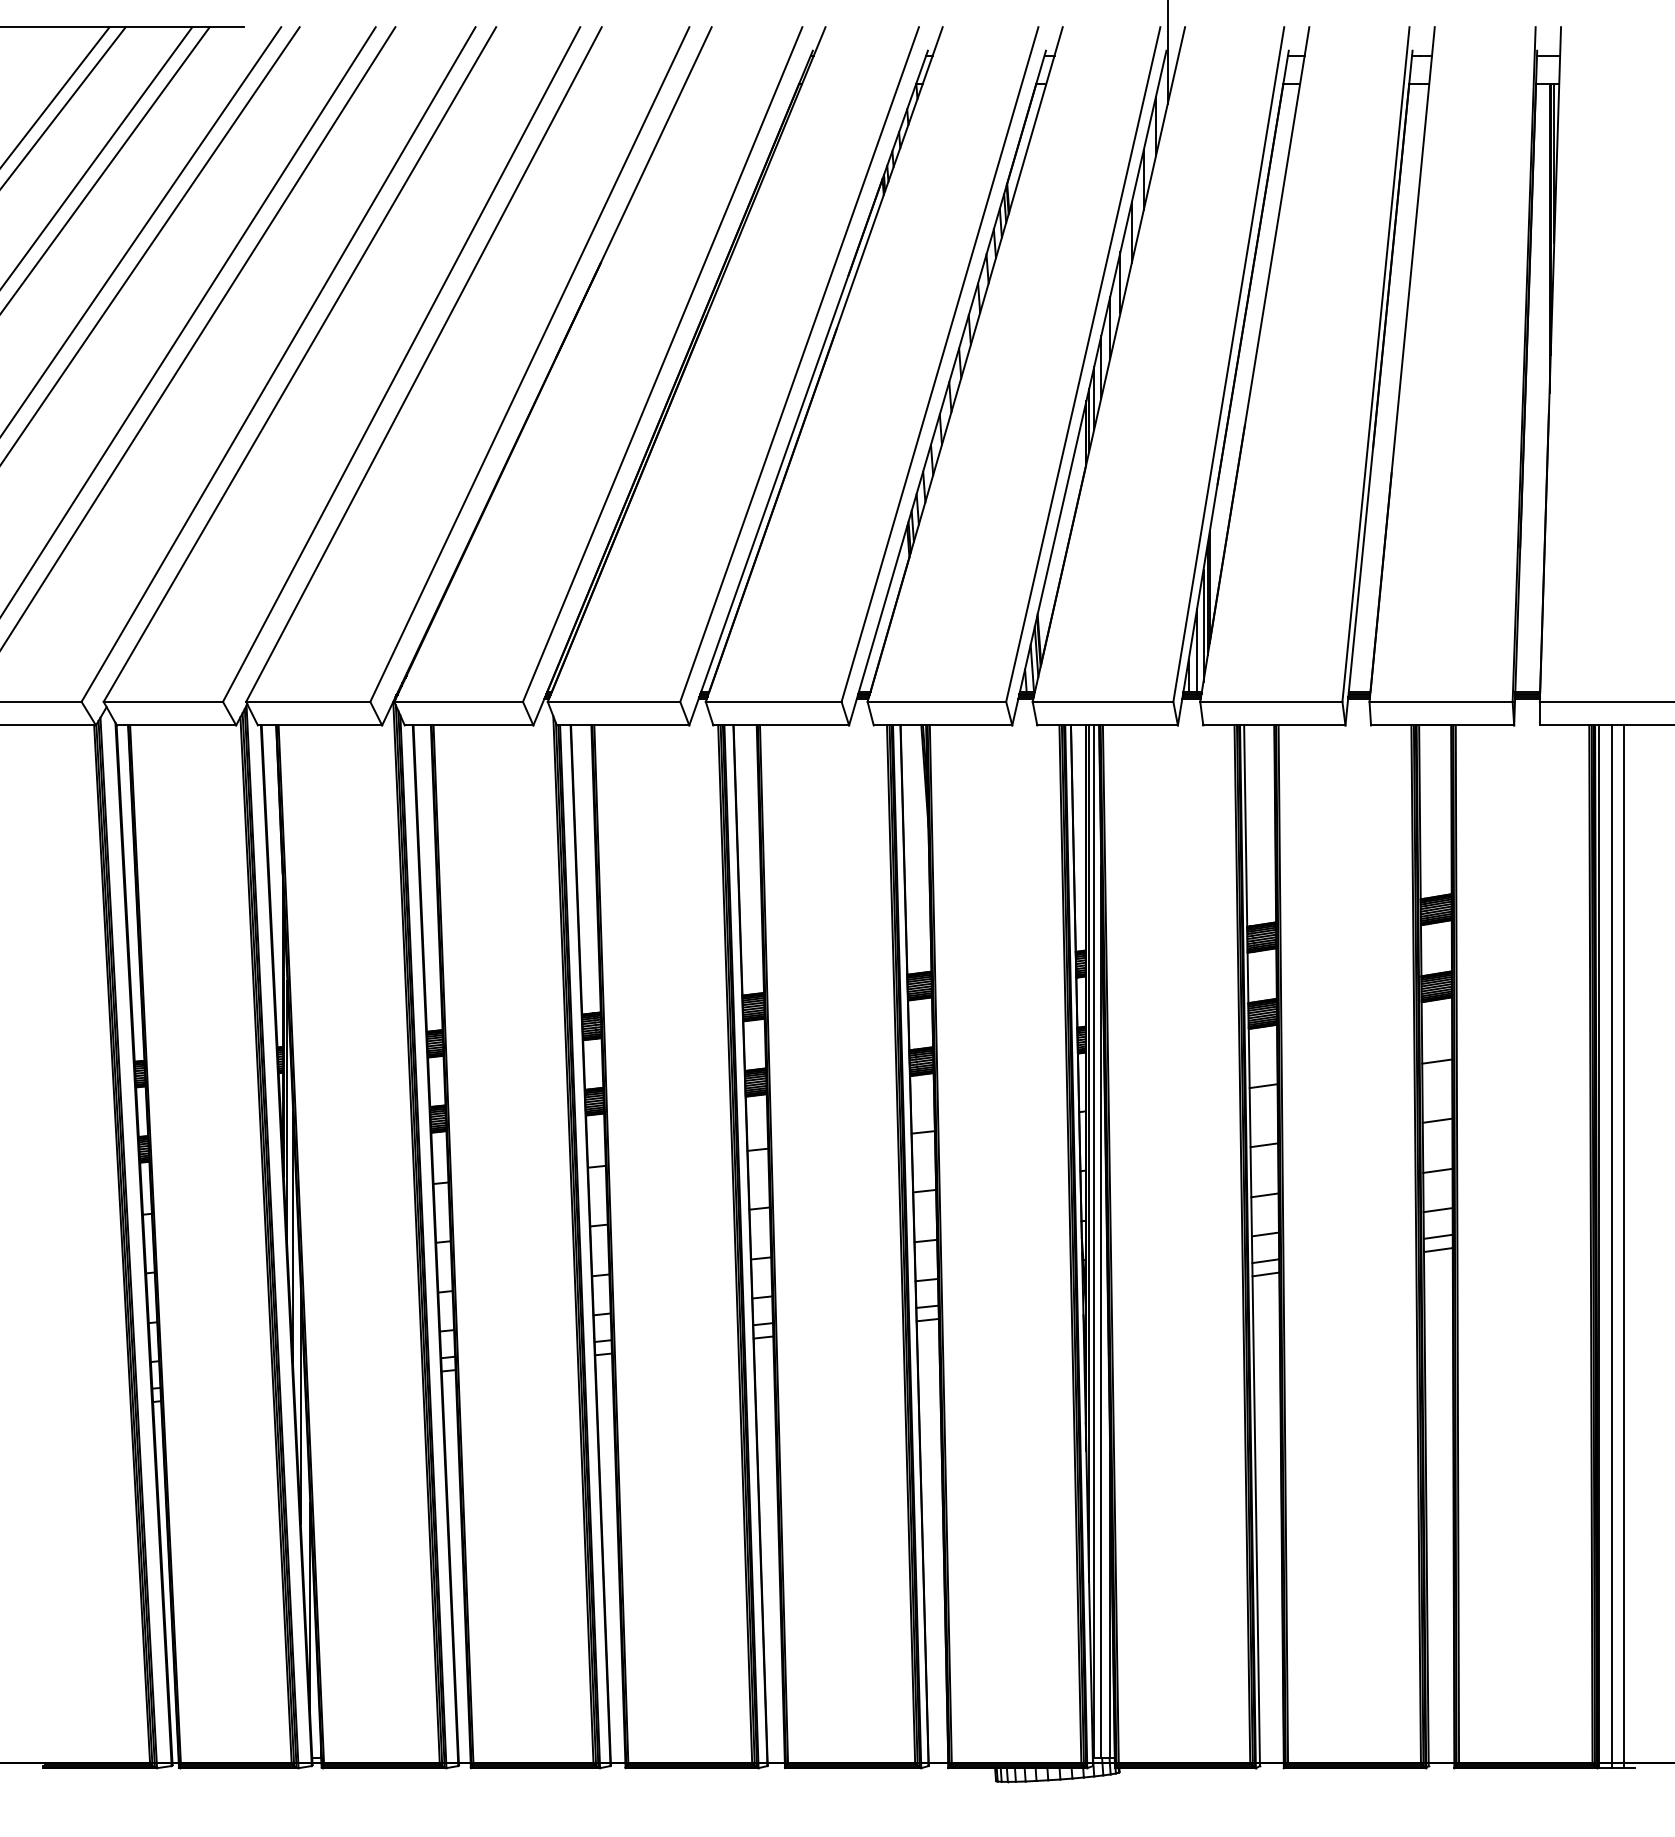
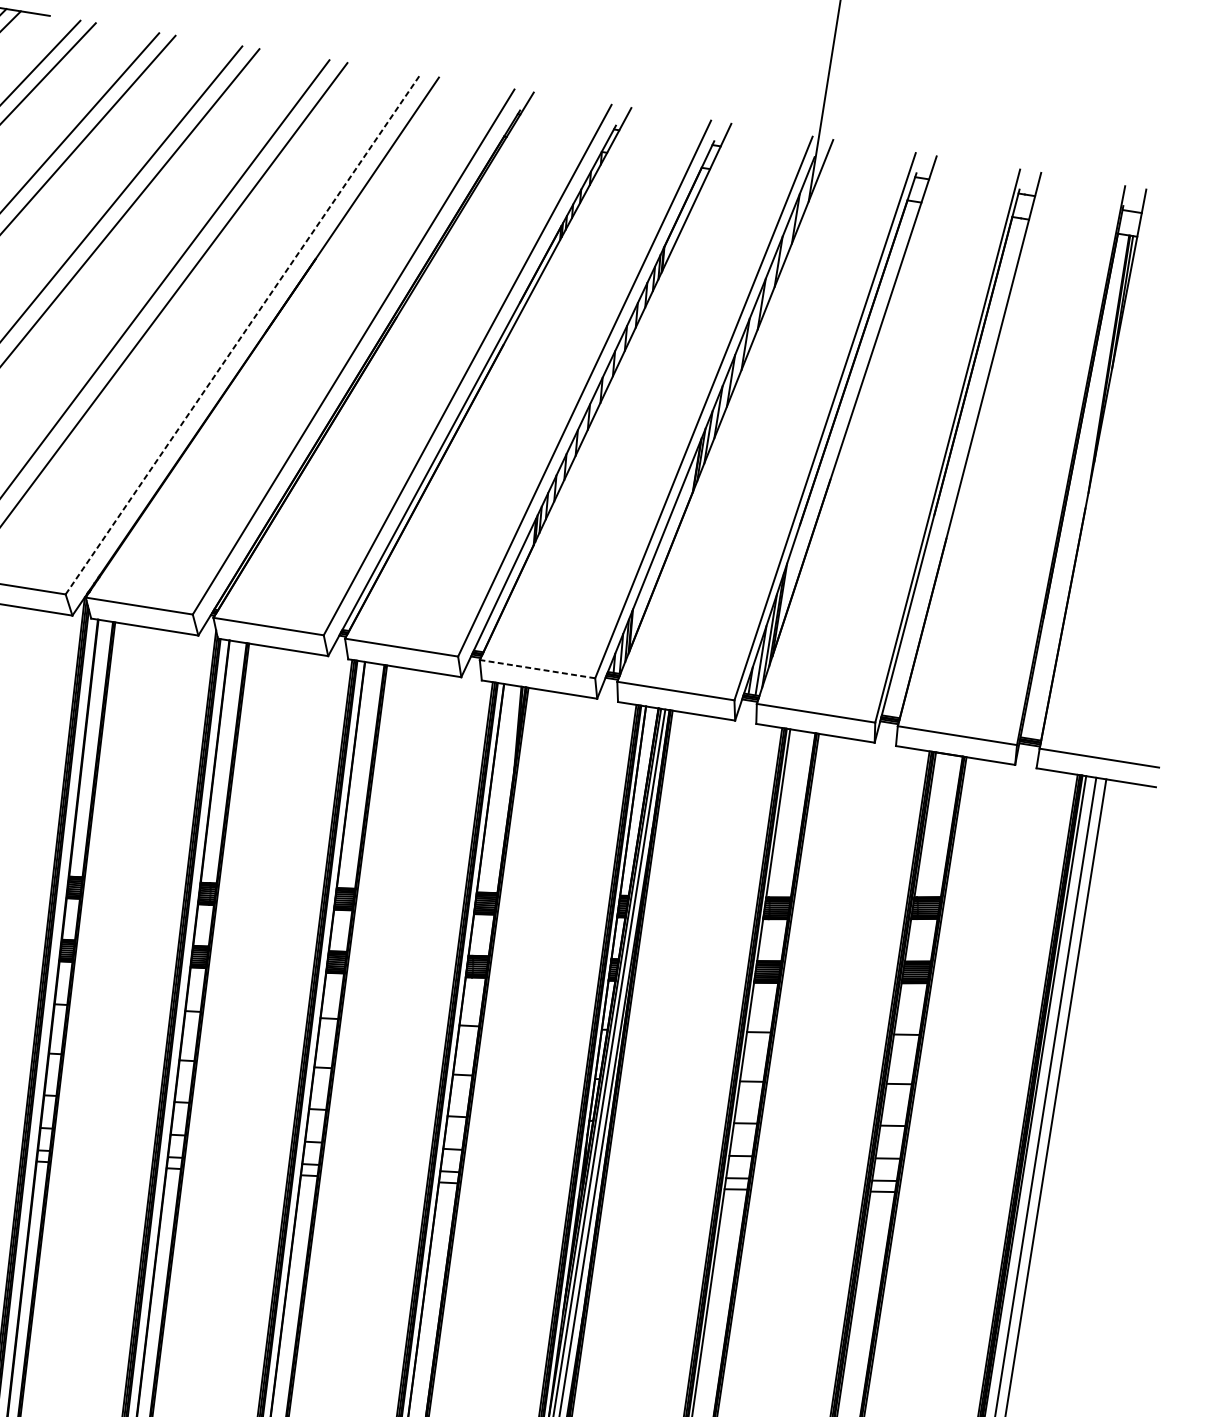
line: (530, 364) -> (243, 334), solid -> dashed
line: (936, 701) -> (537, 668), solid -> dashed

